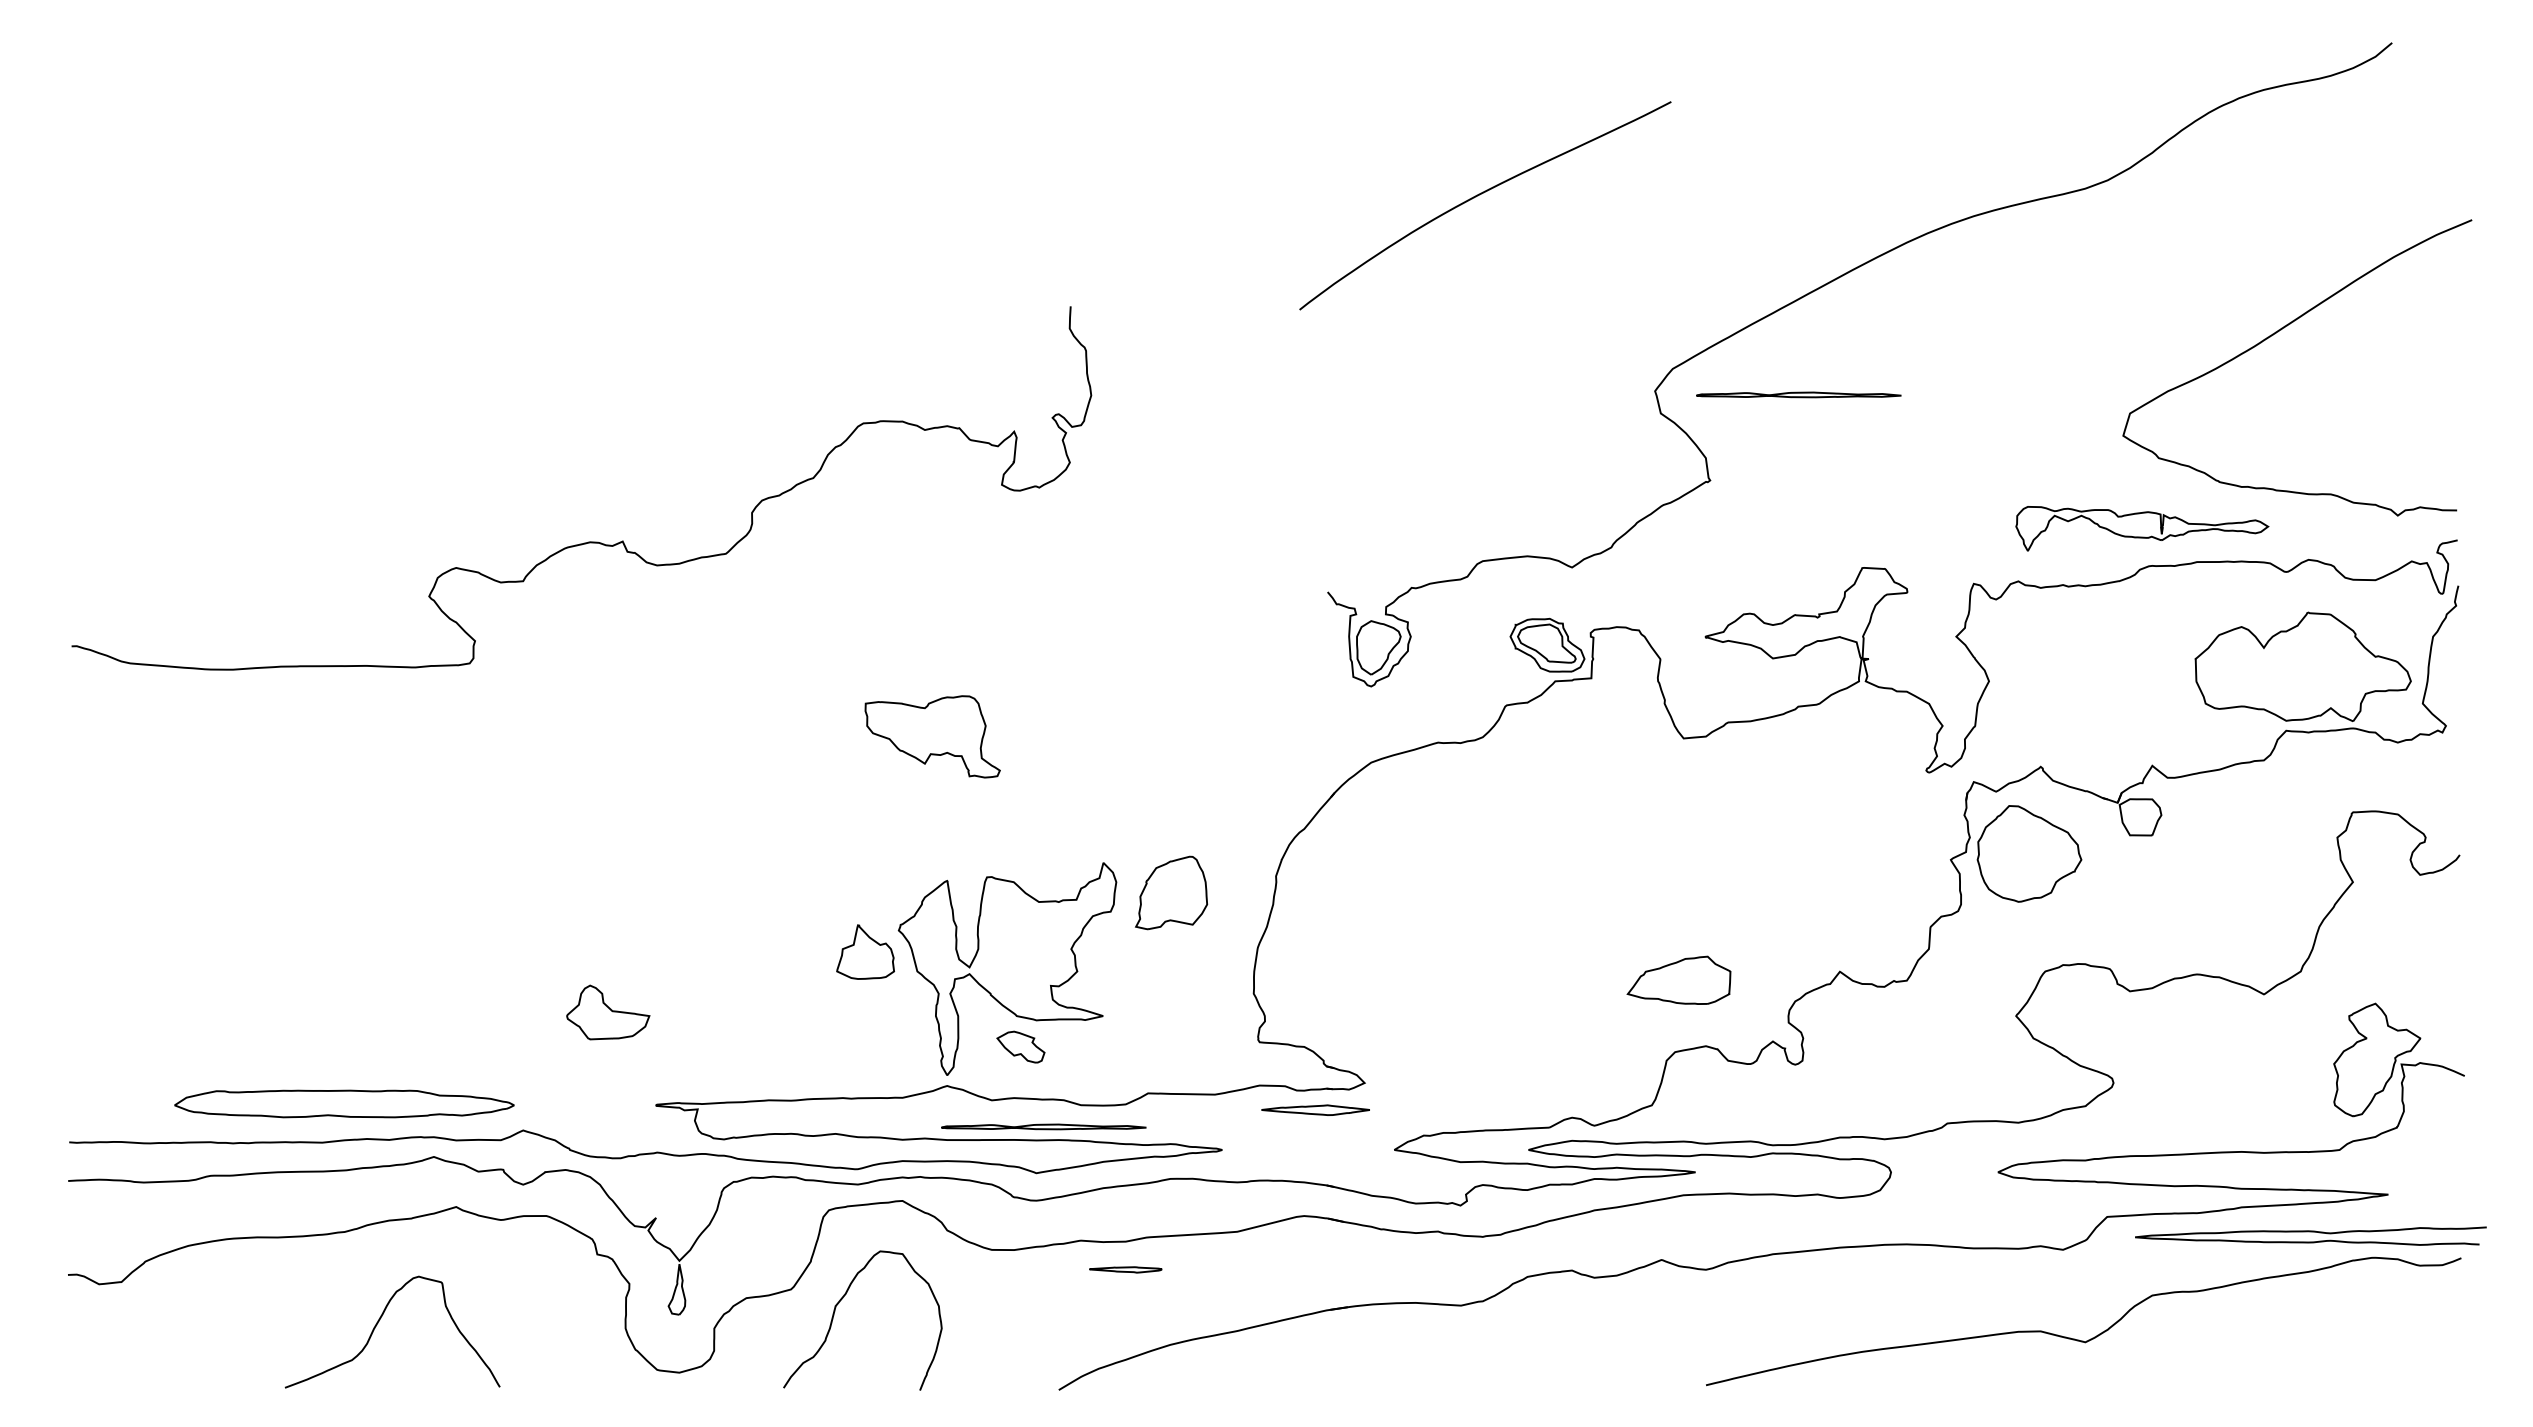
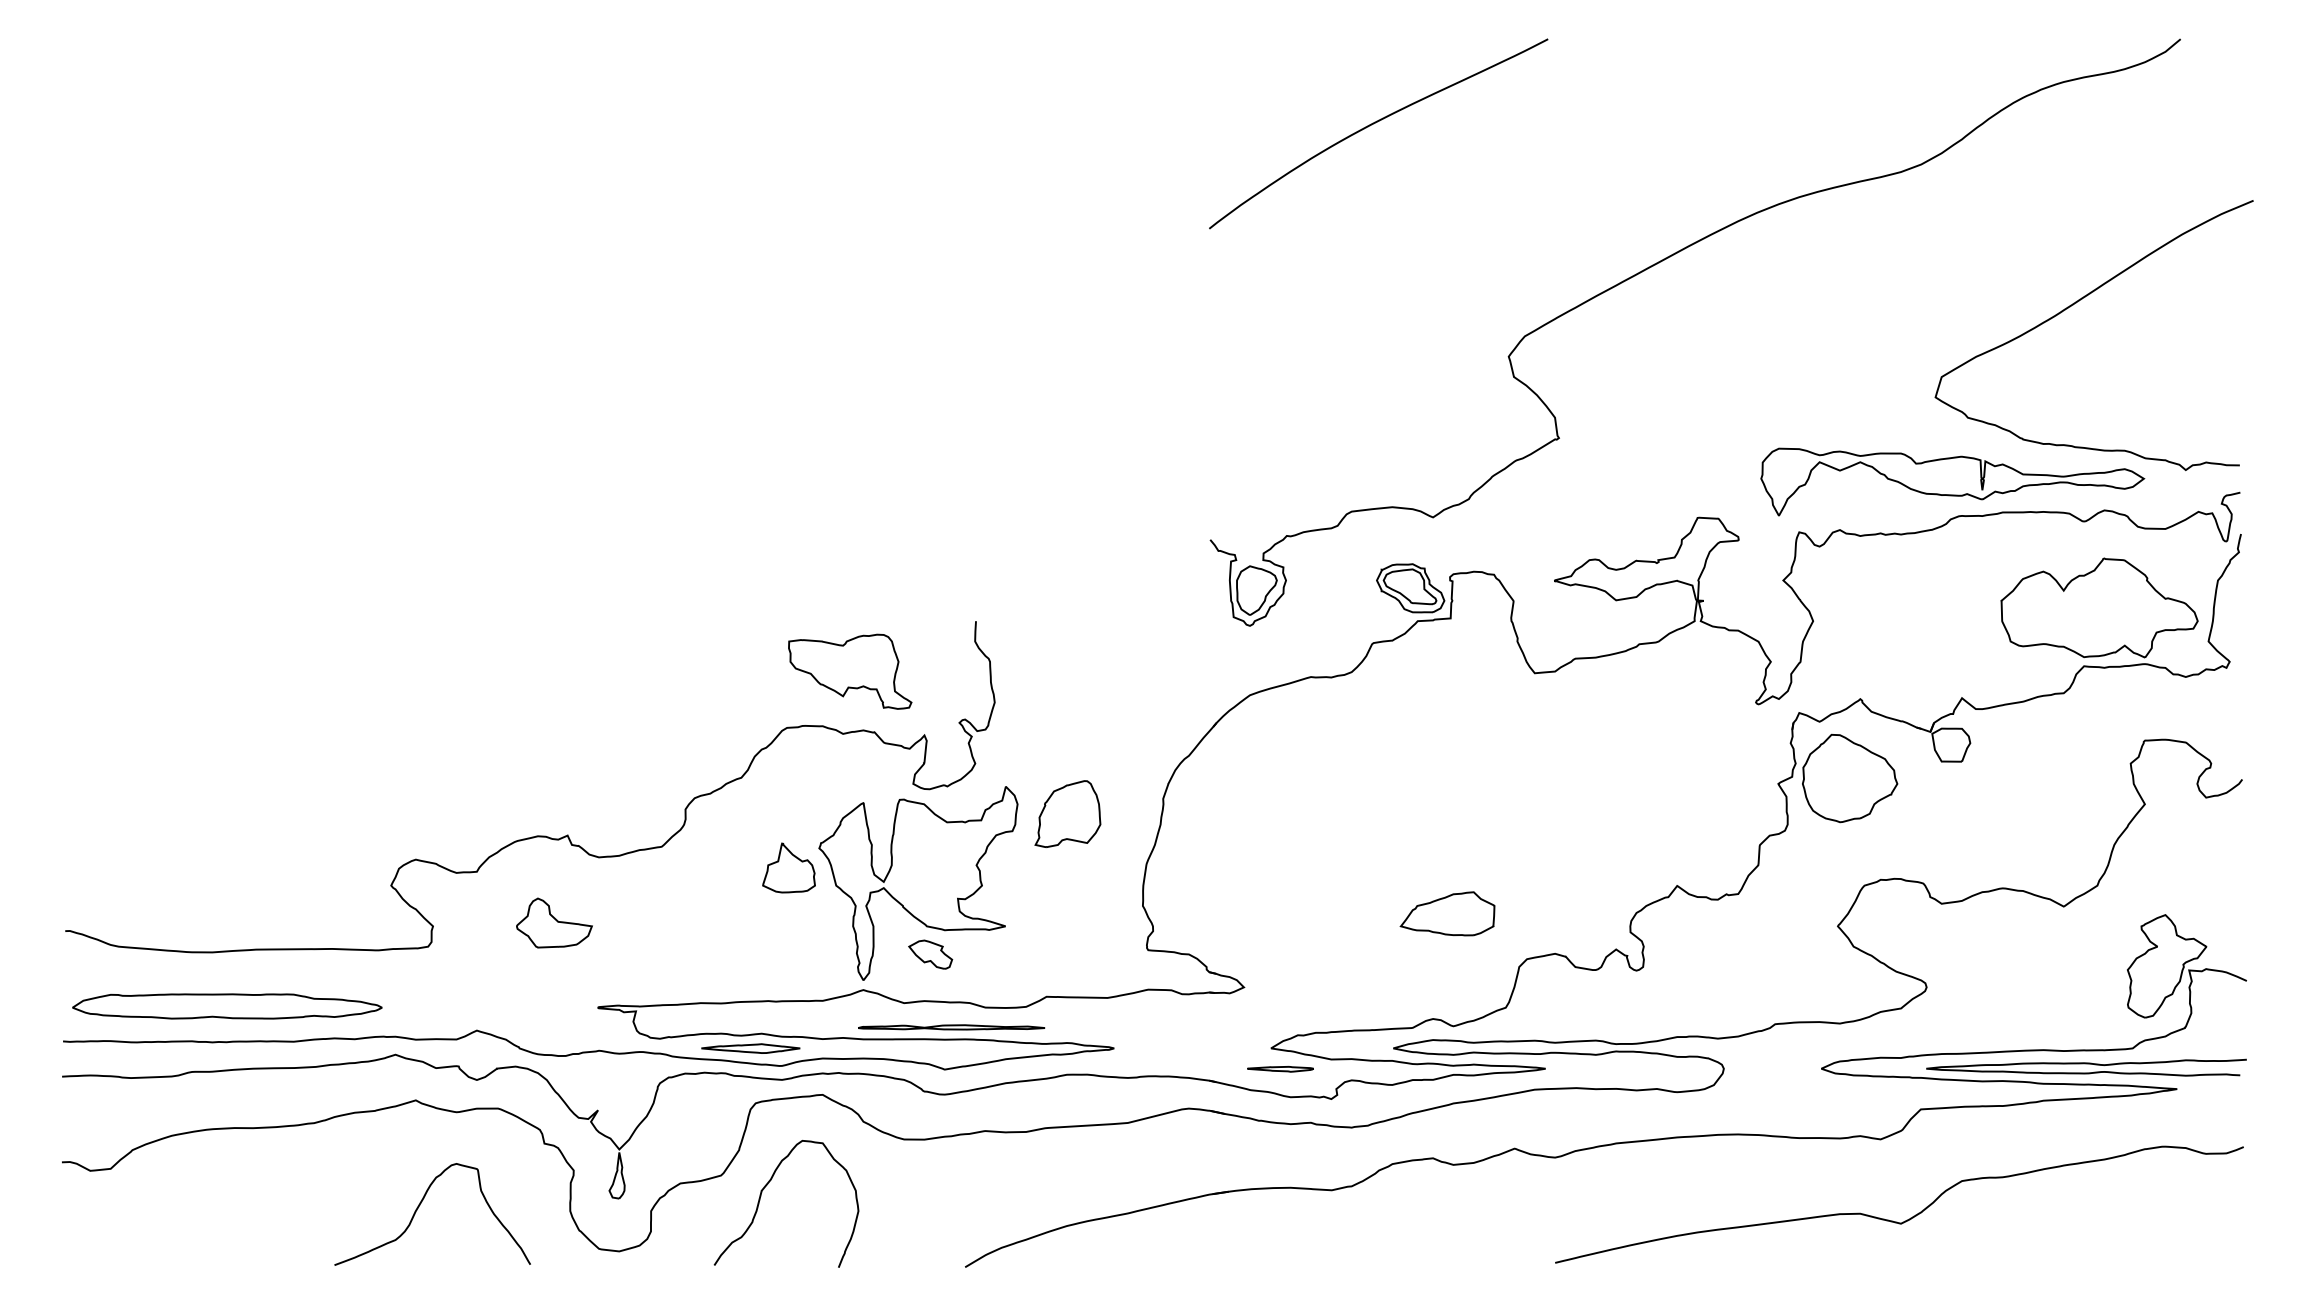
curve: (1479, 195) -> (1373, 124), moved
part: (1798, 394) -> (1639, 359), removed
part: (2142, 528) -> (1953, 481), size x1.67
curve: (588, 541) -> (536, 835), moved
part: (1678, 979) -> (1447, 913), moved
part: (344, 1103) -> (227, 1006), moved
part: (1315, 1109) -> (750, 1047), moved
curve: (2310, 1232) -> (2086, 1064), moved
part: (1125, 1269) -> (1280, 1068), moved
curve: (378, 1323) -> (419, 1206), moved

